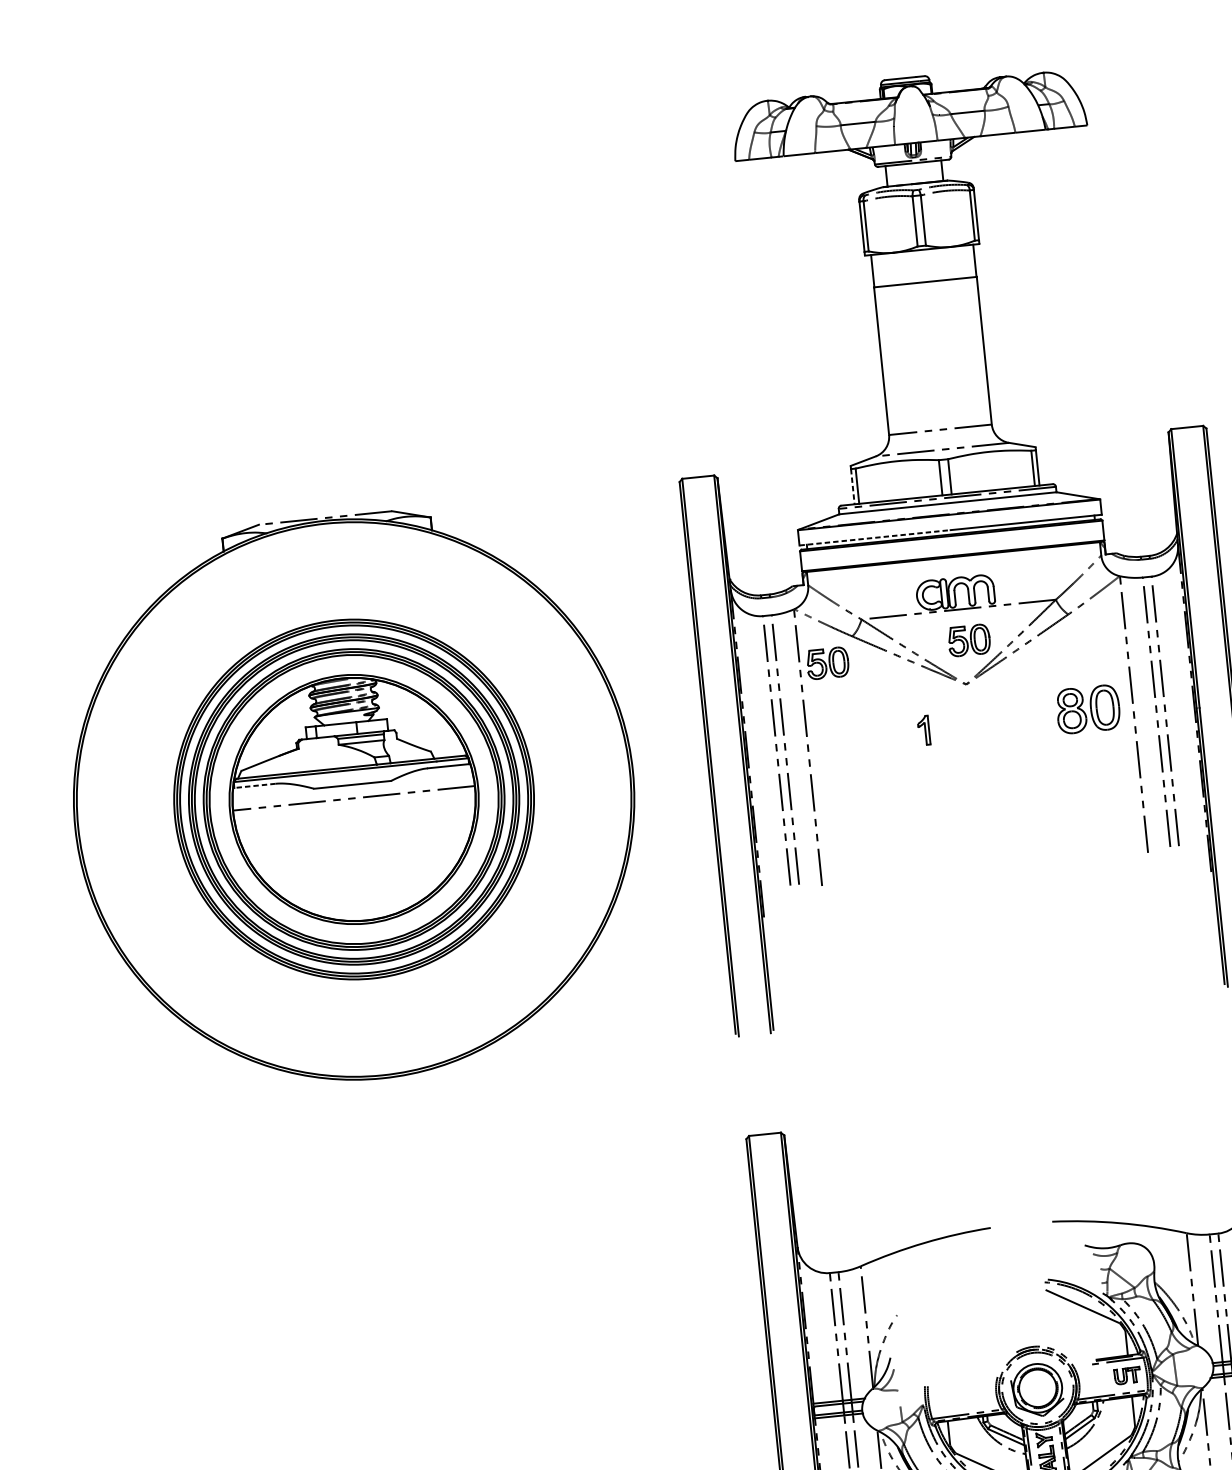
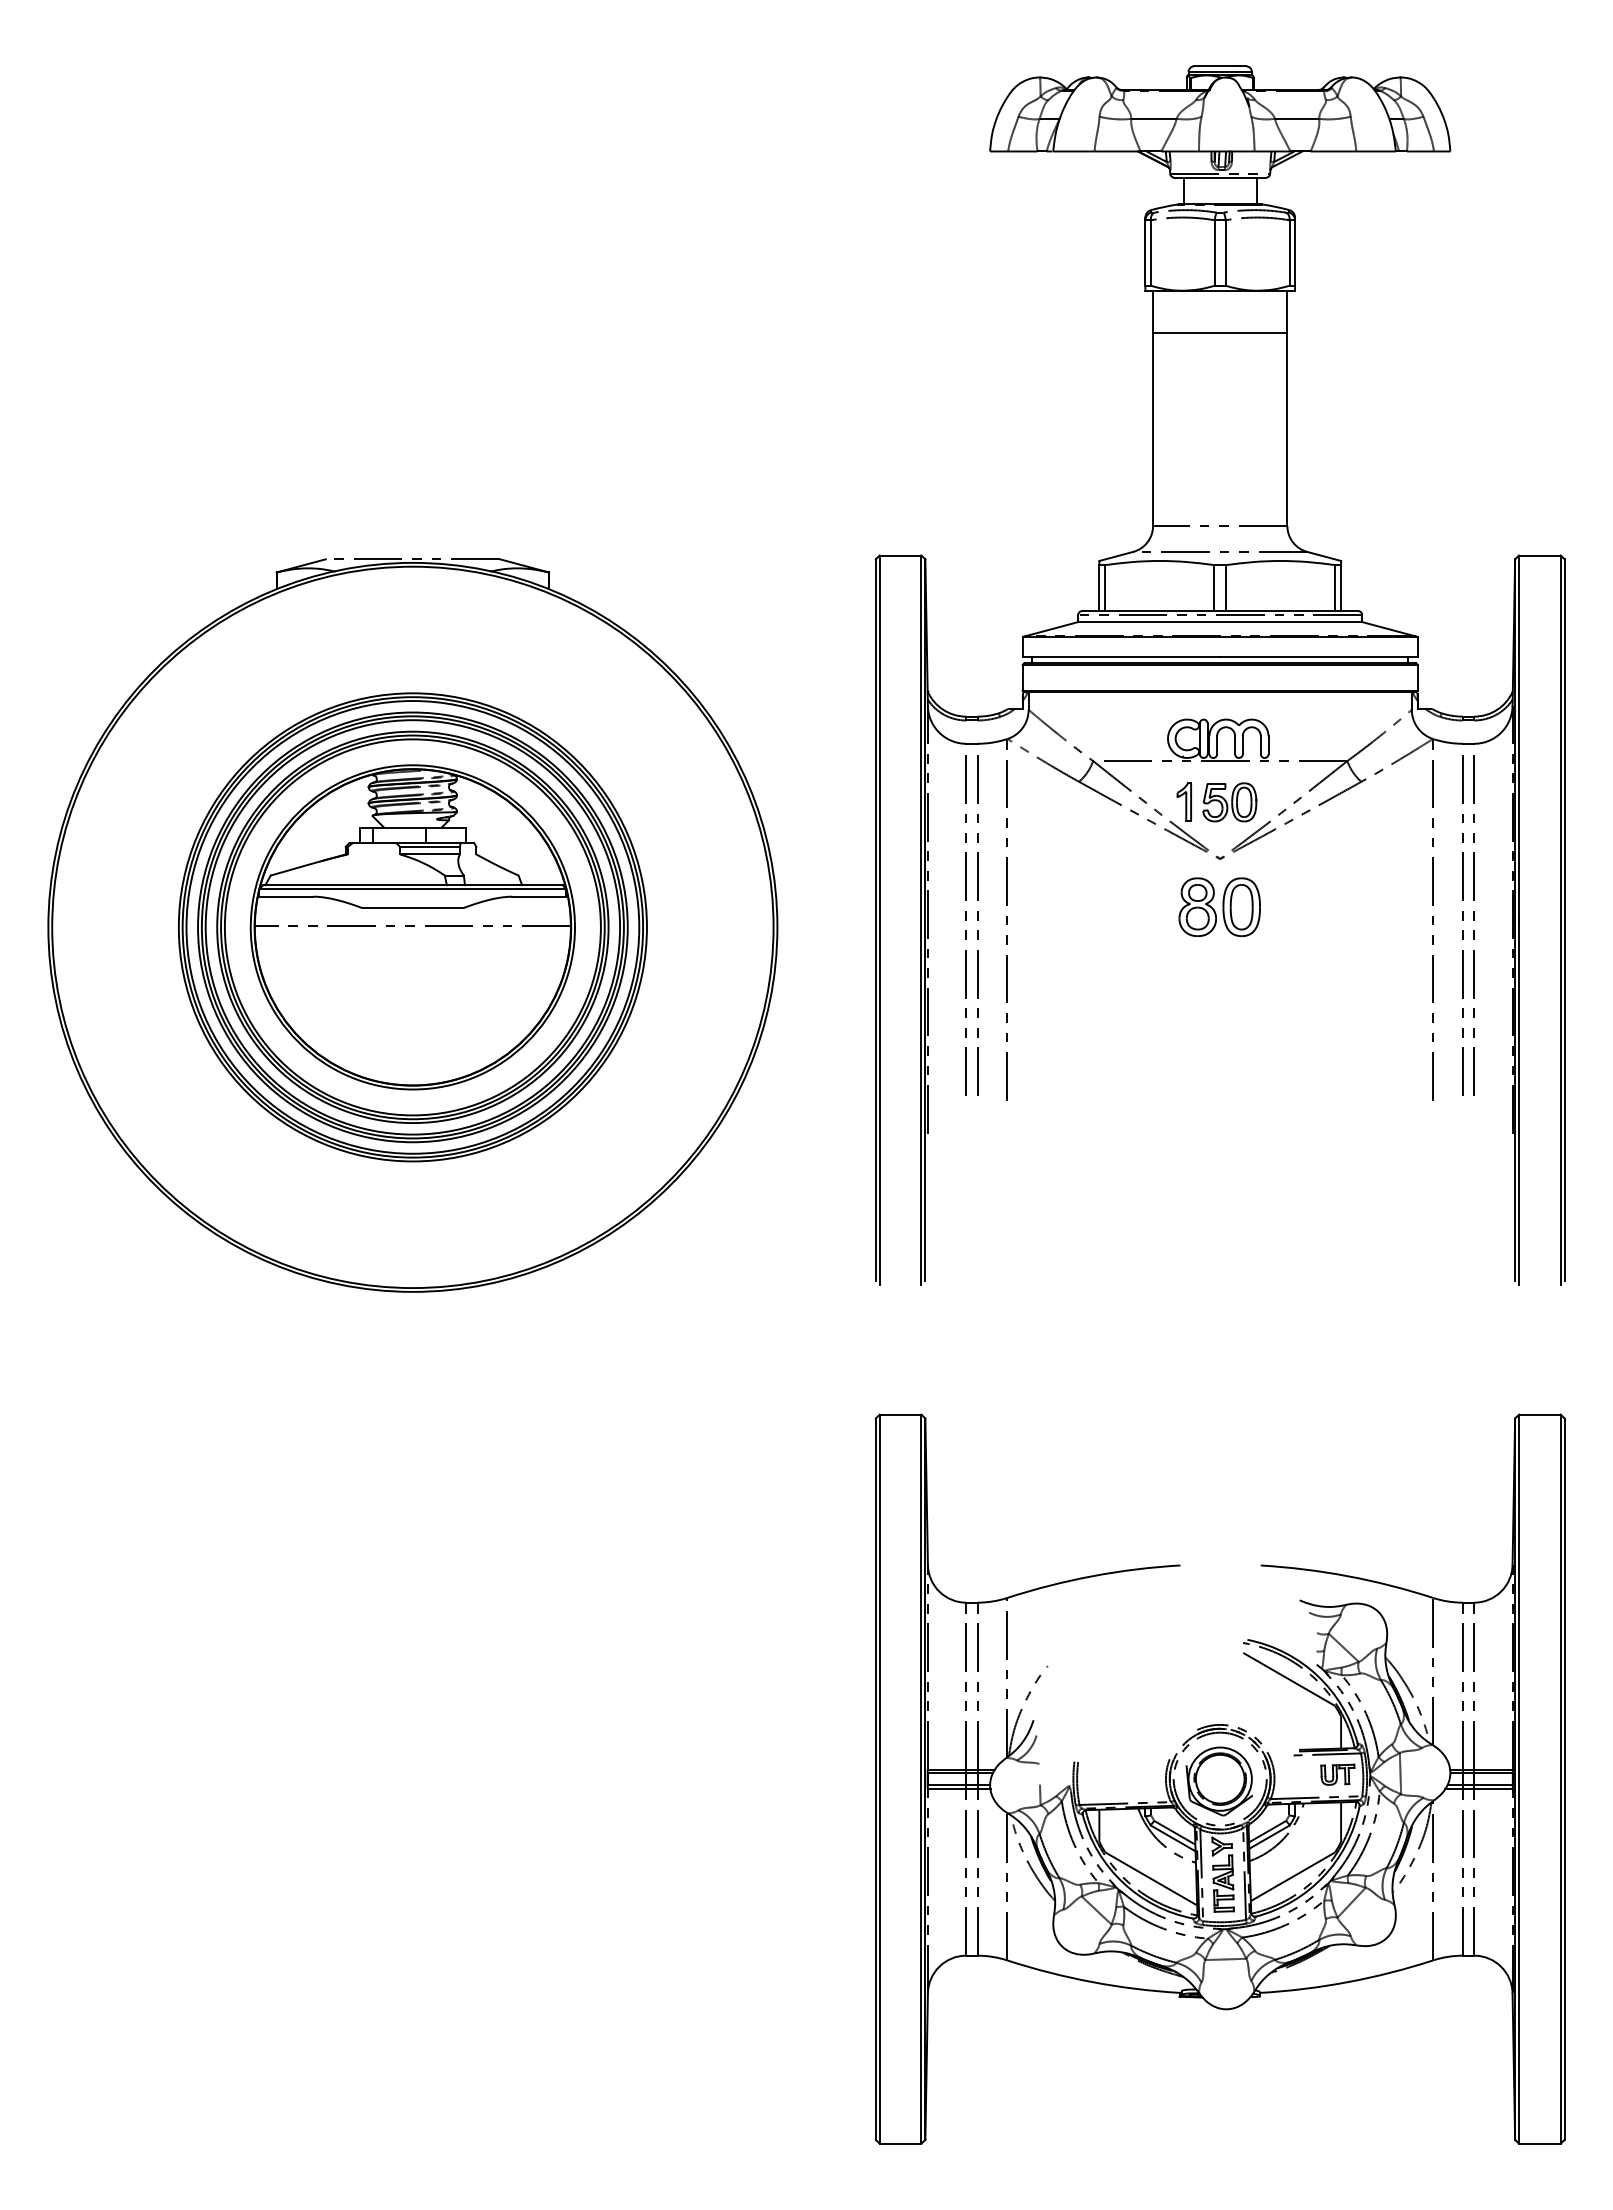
line: (852, 486) -> (1099, 588), dashed -> solid
line: (875, 538) -> (1121, 657), dashed -> solid
part: (827, 663) -> (1043, 813), removed
part: (1088, 708) -> (1219, 906), moved
part: (923, 730) -> (1183, 801), moved
line: (254, 785) -> (285, 896), dashed -> solid

